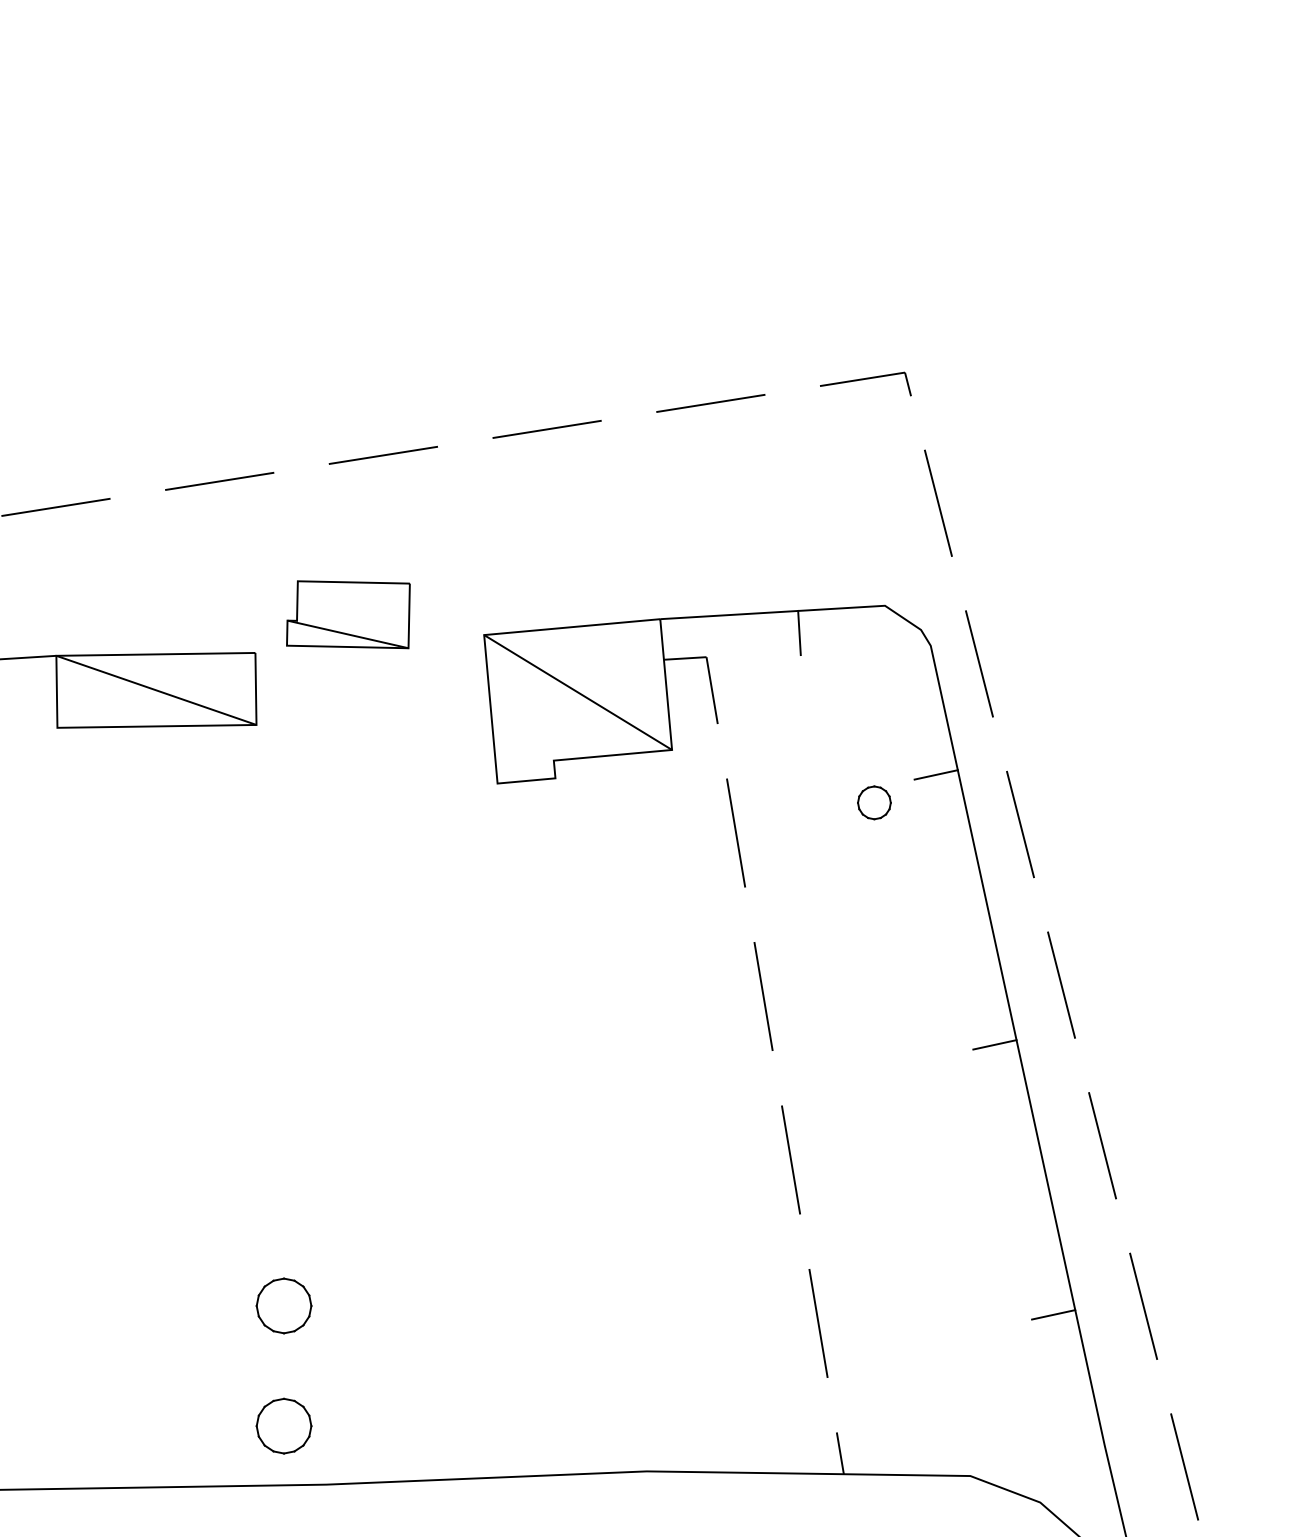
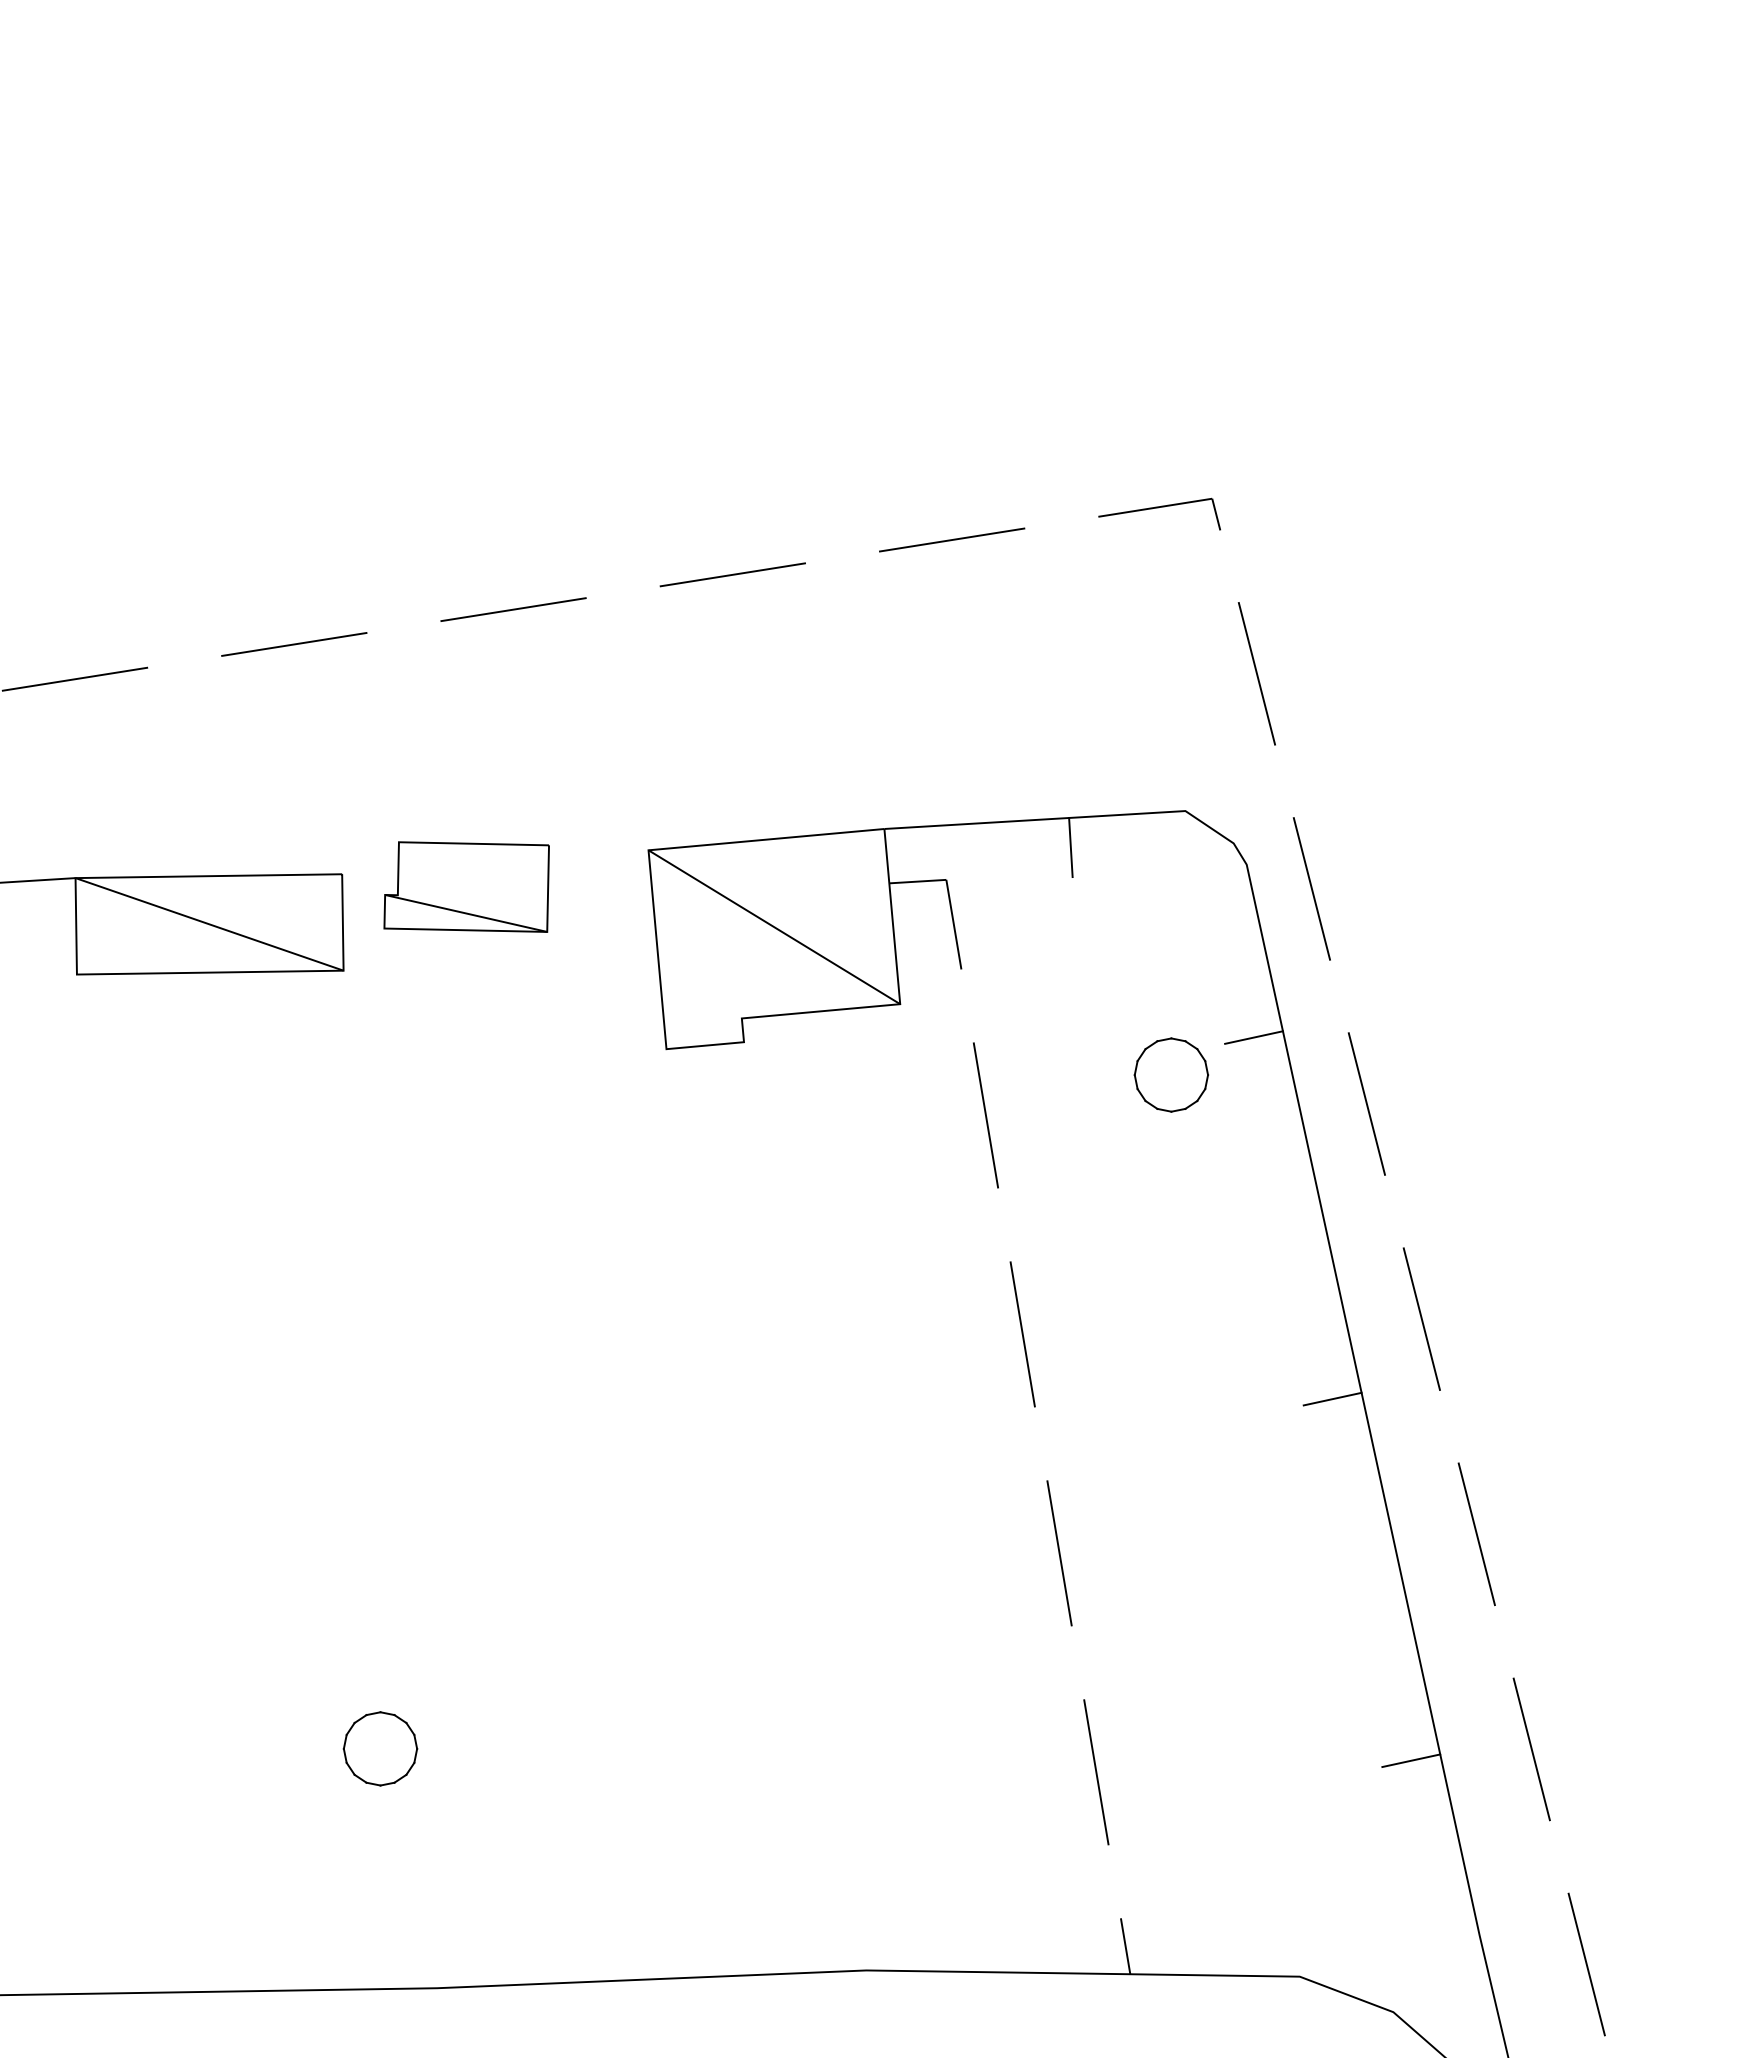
part: (348, 614) -> (466, 886), moved
part: (873, 802) -> (1170, 1074), size x1.67
part: (284, 1425) -> (380, 1909), removed

